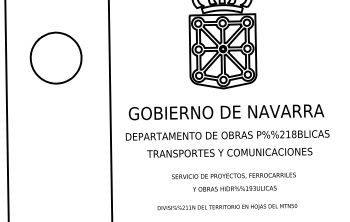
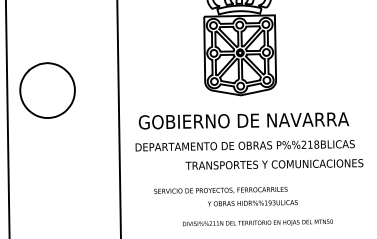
part: (56, 58) -> (47, 90), moved
text: (229, 152) -> (274, 164), moved
text: (233, 175) -> (220, 189), moved
text: (227, 206) -> (257, 222), moved

